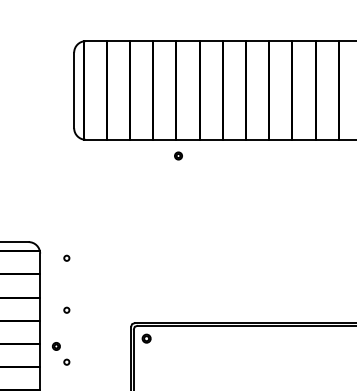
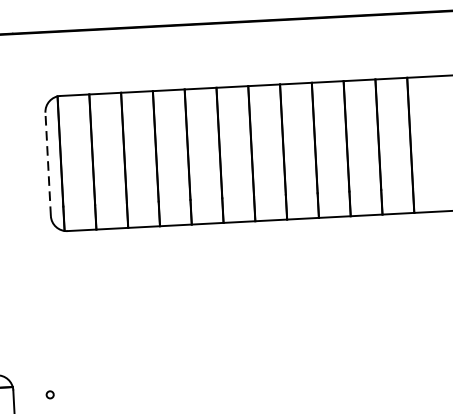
line: (74, 90) -> (48, 164), solid -> dashed
part: (178, 155) -> (195, 245), removed

